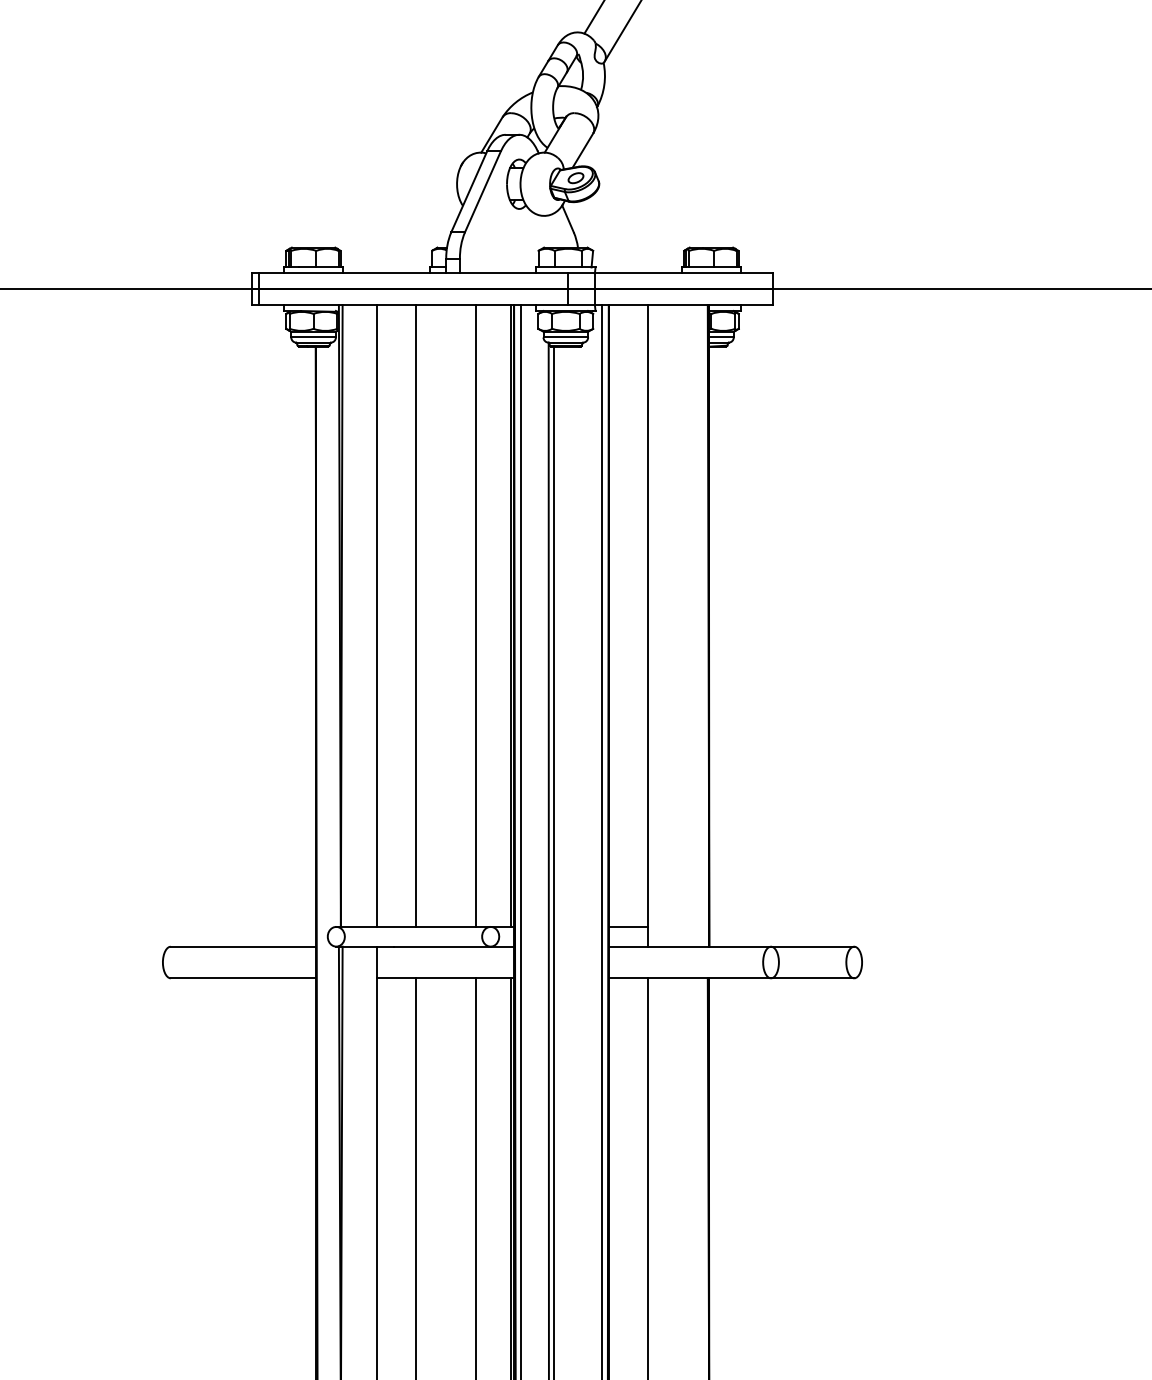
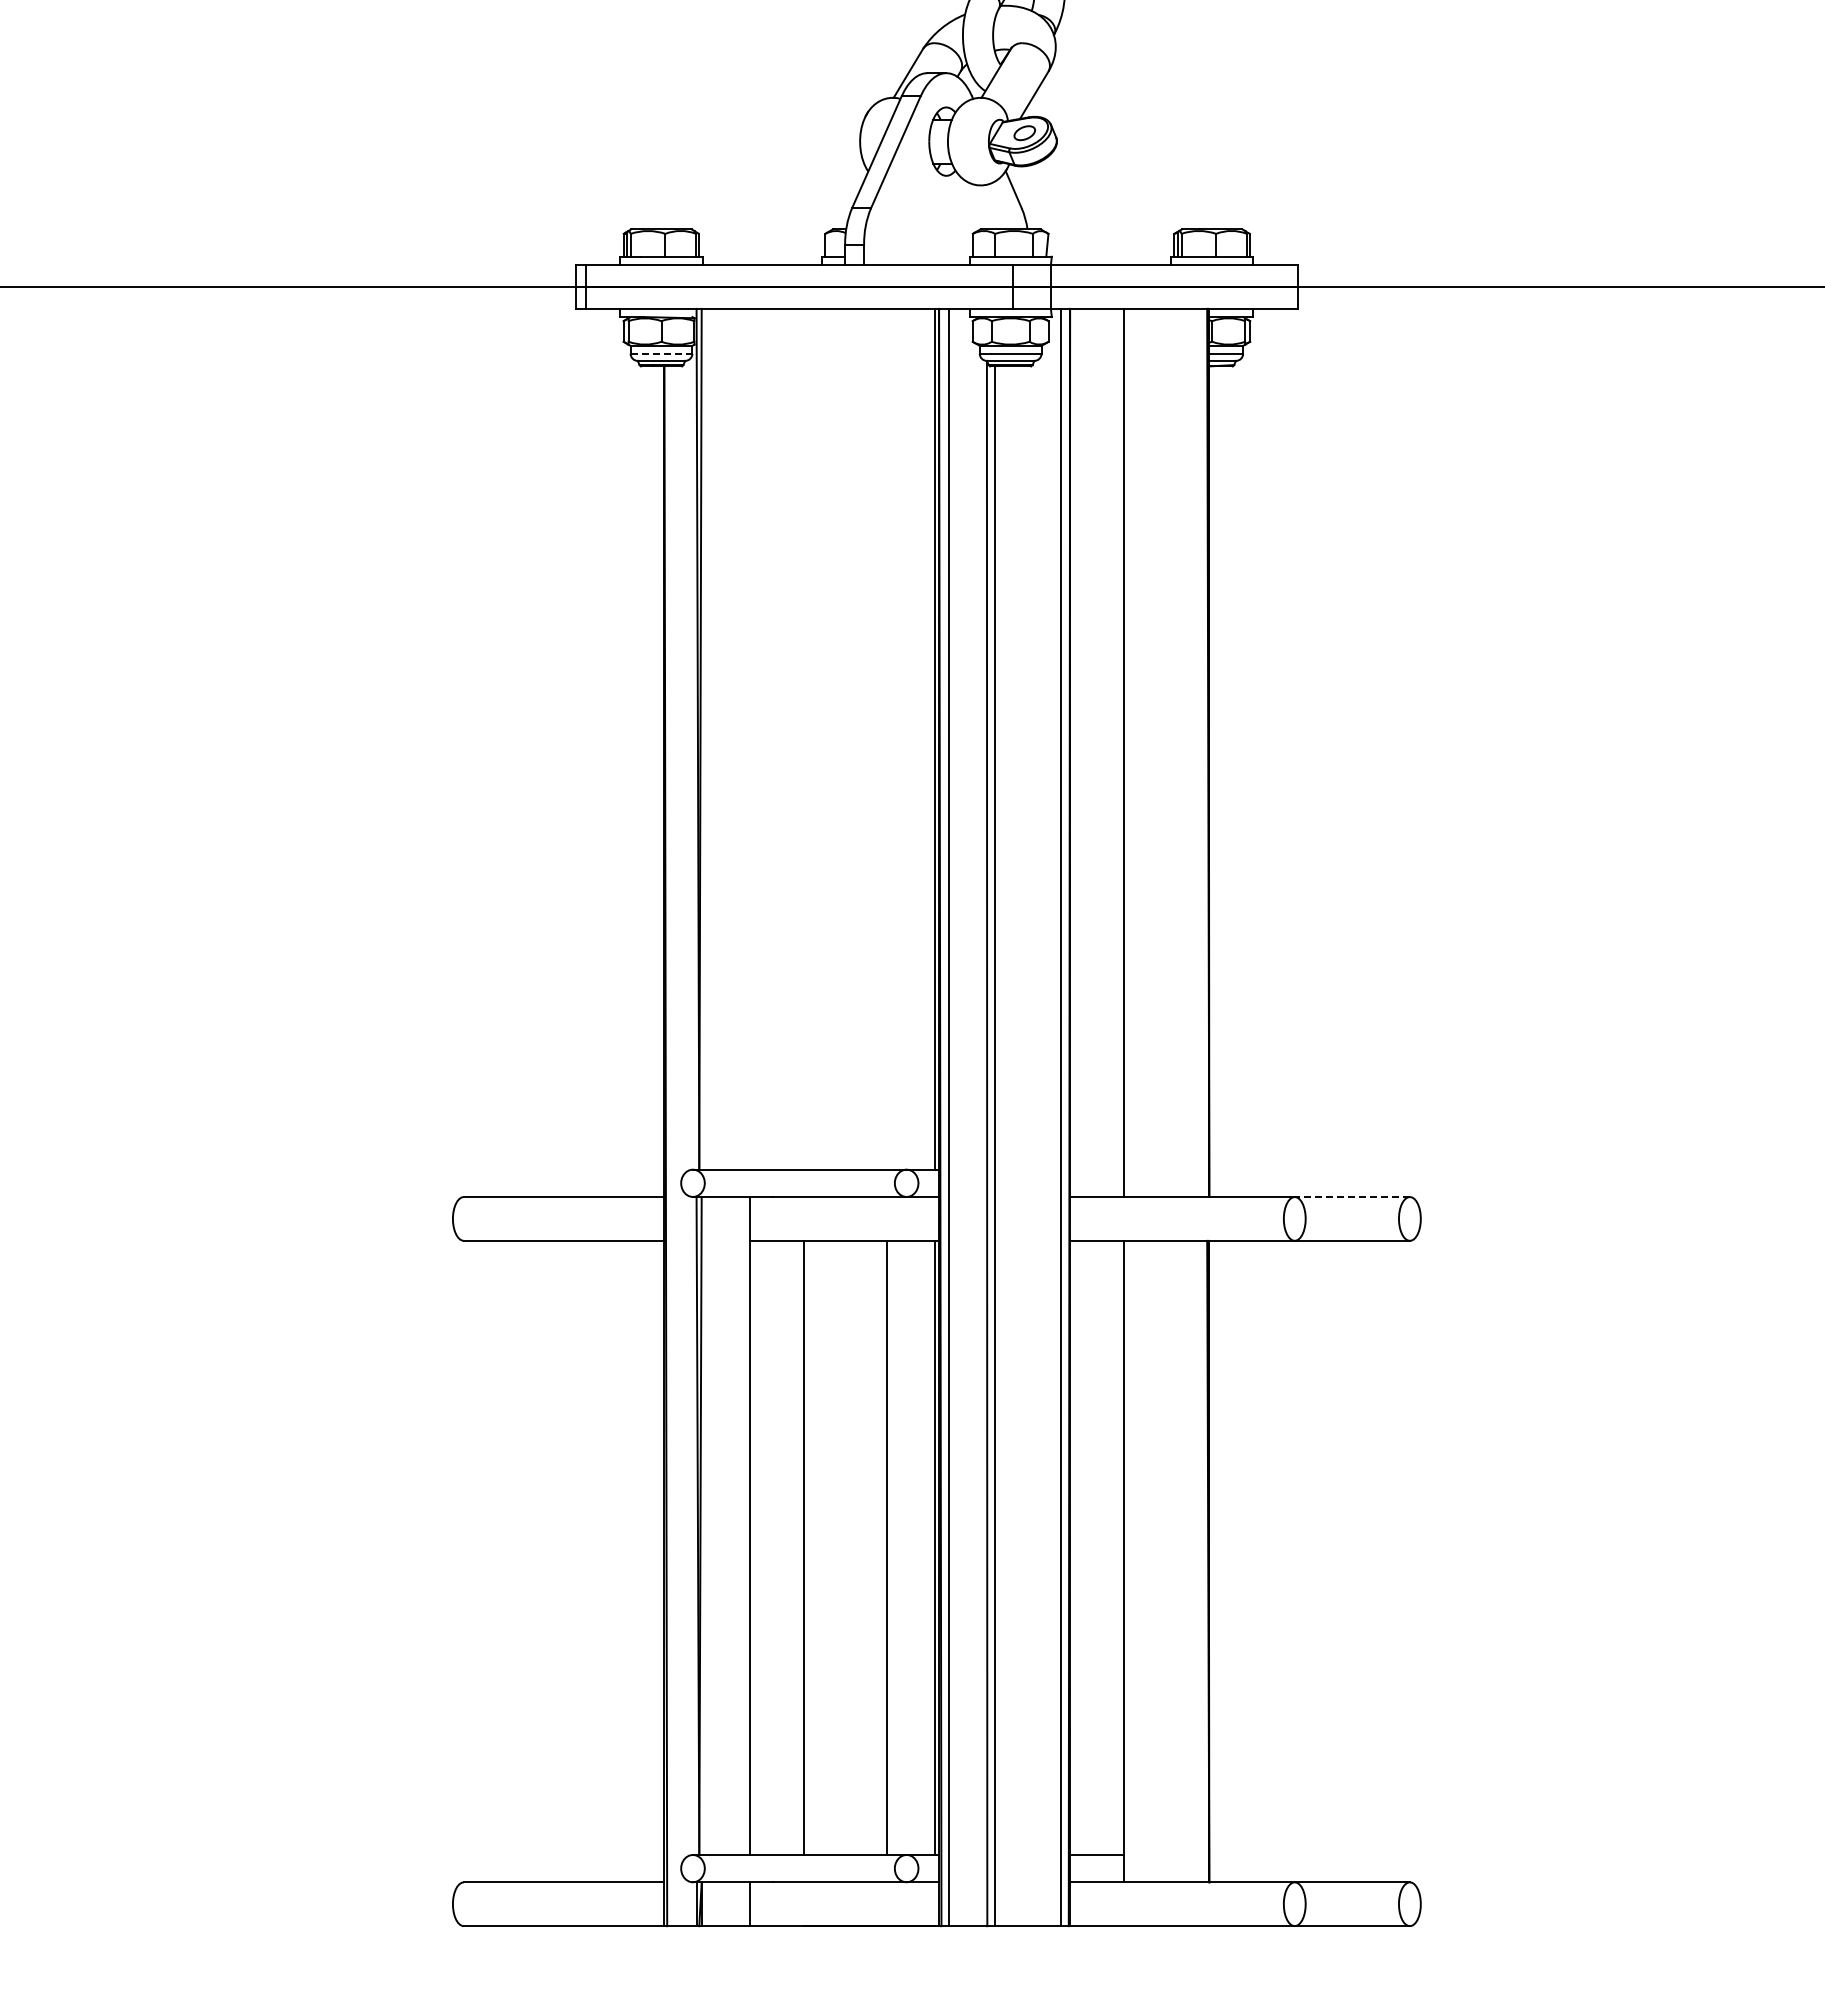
line: (313, 337) -> (661, 353), solid -> dashed
line: (377, 615) -> (749, 738), removed
line: (416, 615) -> (803, 738), removed
line: (476, 615) -> (886, 738), removed
line: (628, 926) -> (1097, 1169), removed
line: (812, 947) -> (1352, 1197), solid -> dashed

